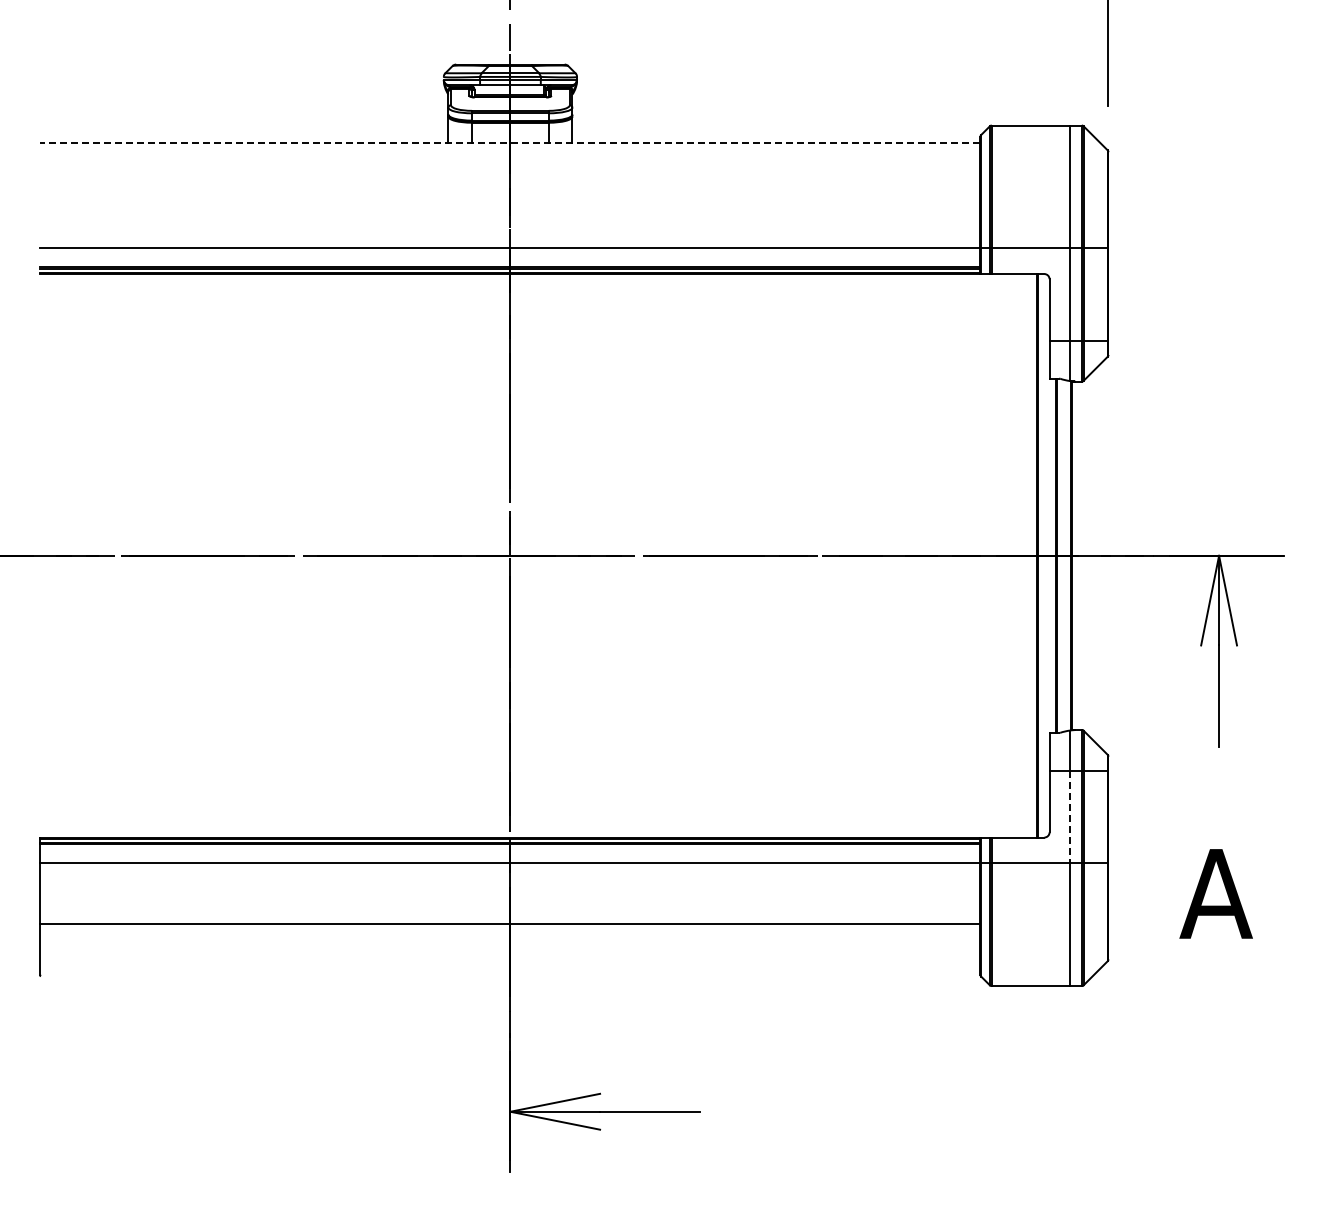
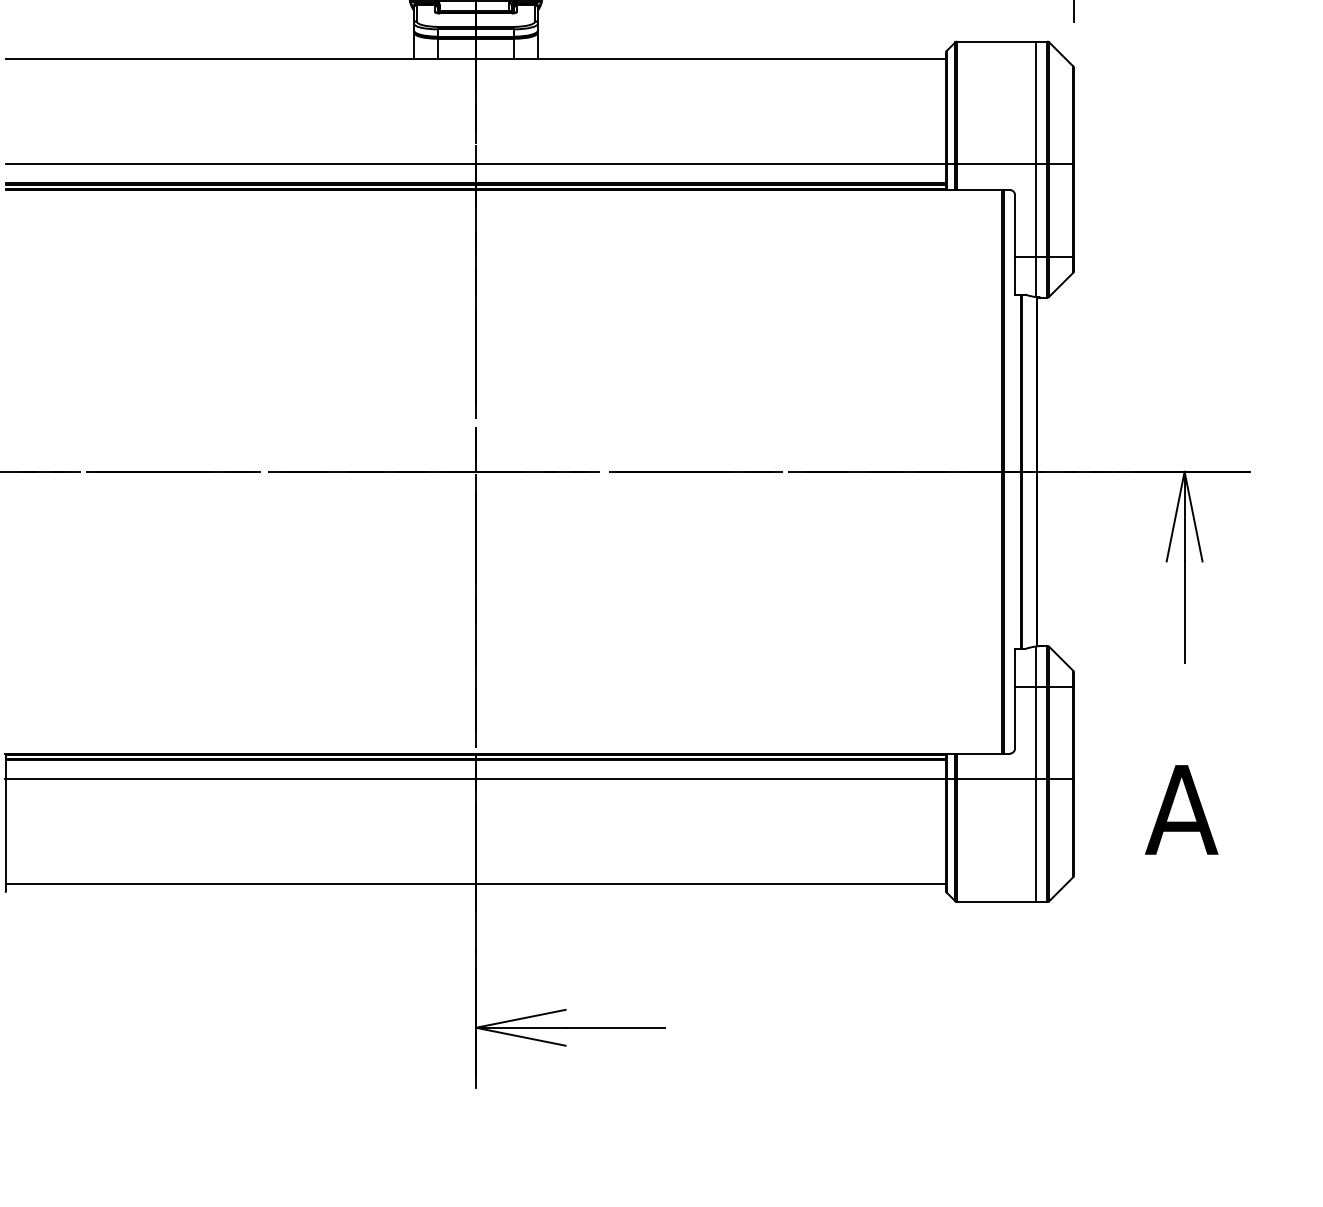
line: (510, 143) -> (476, 59), dashed -> solid
line: (1070, 817) -> (1036, 733), dashed -> solid
line: (510, 924) -> (476, 884), moved

